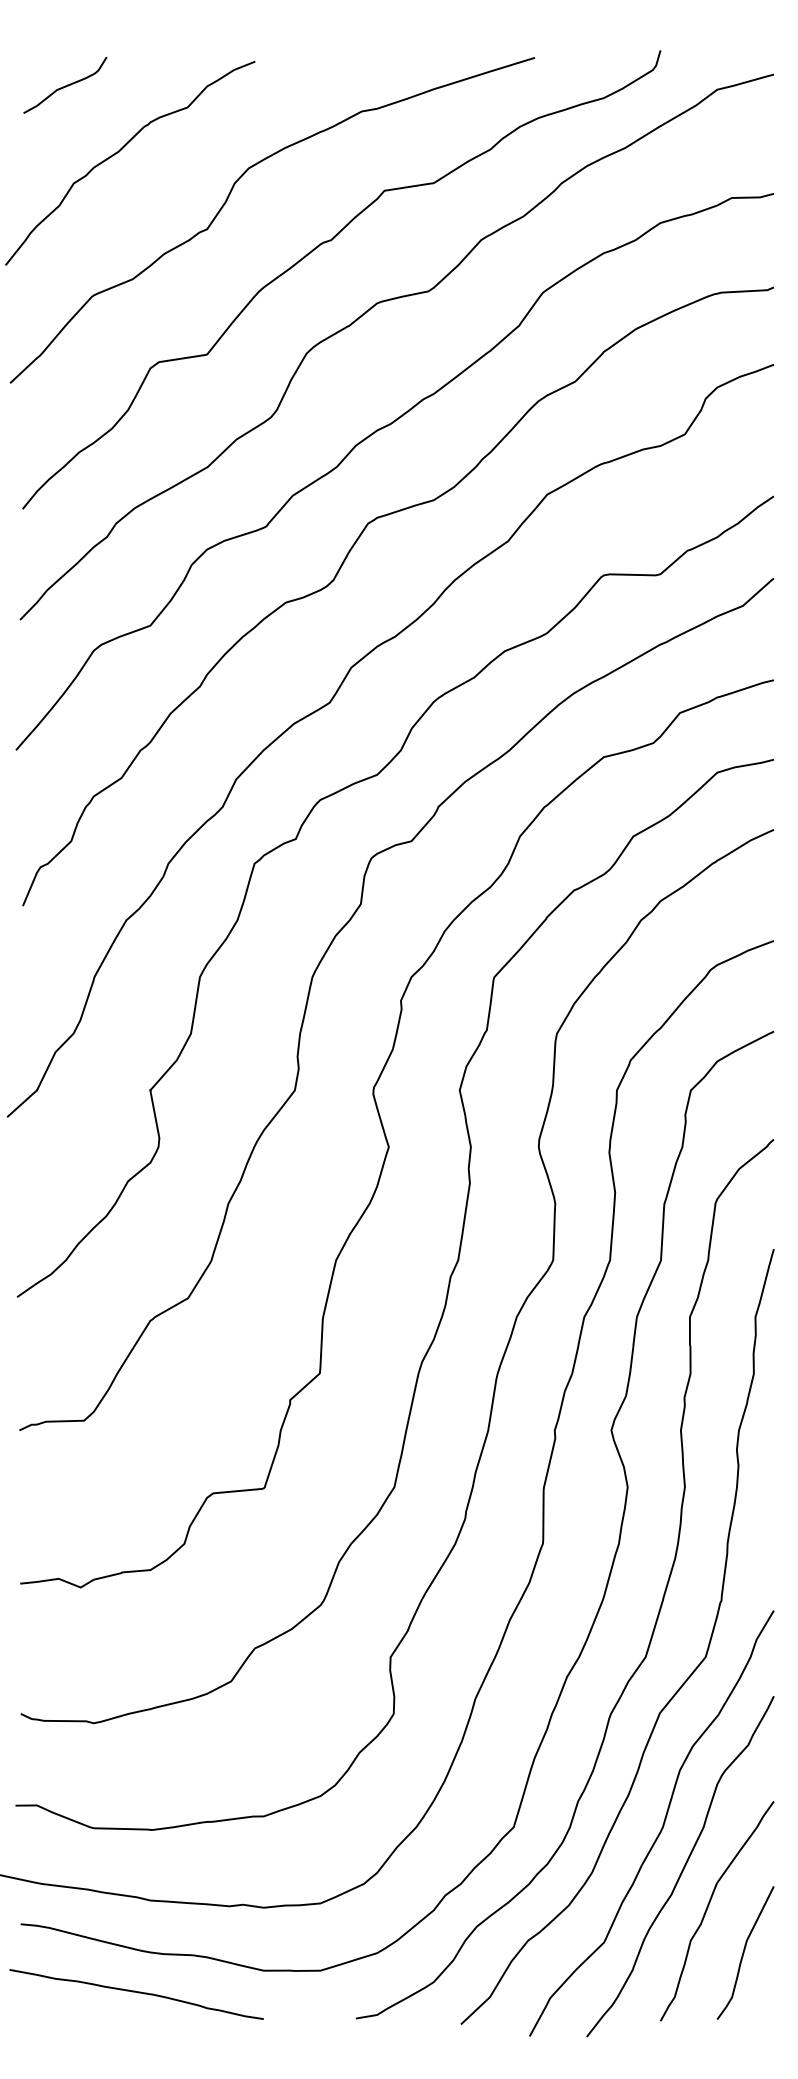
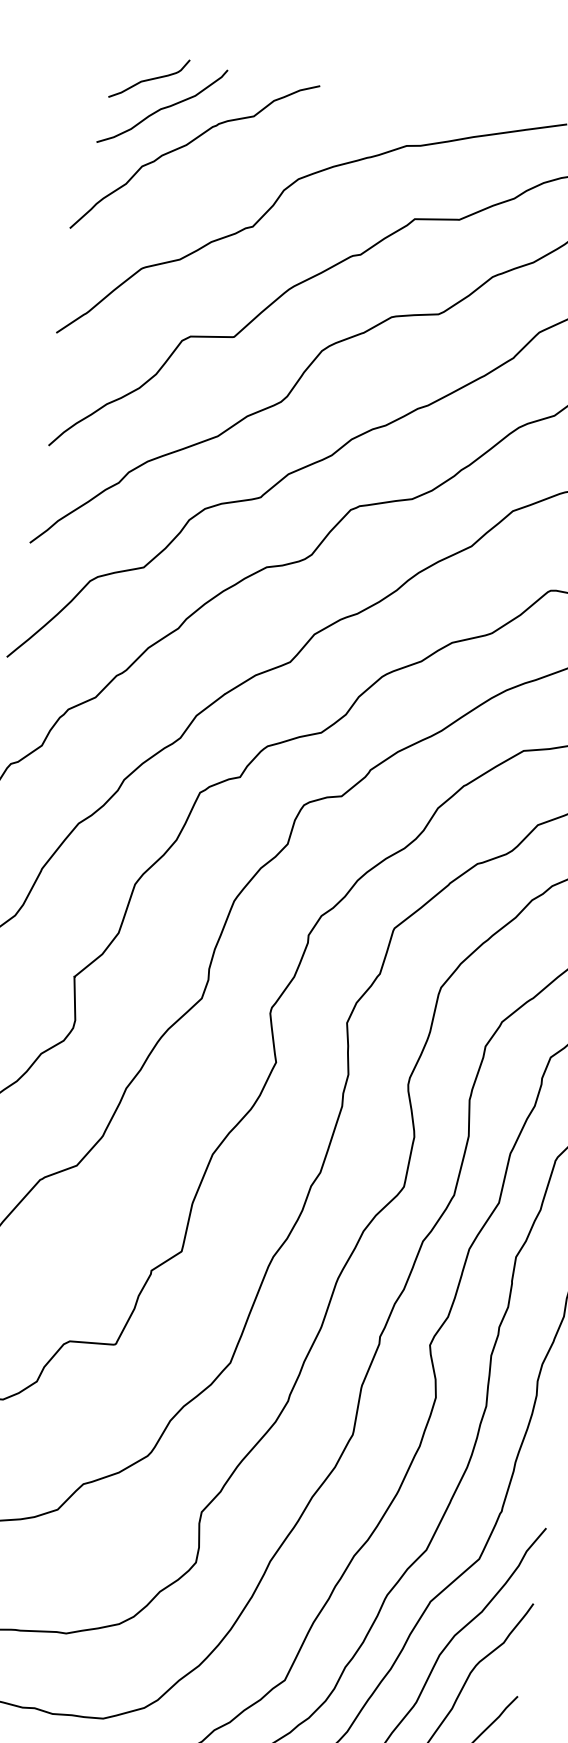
curve: (85, 114) -> (162, 107), added

